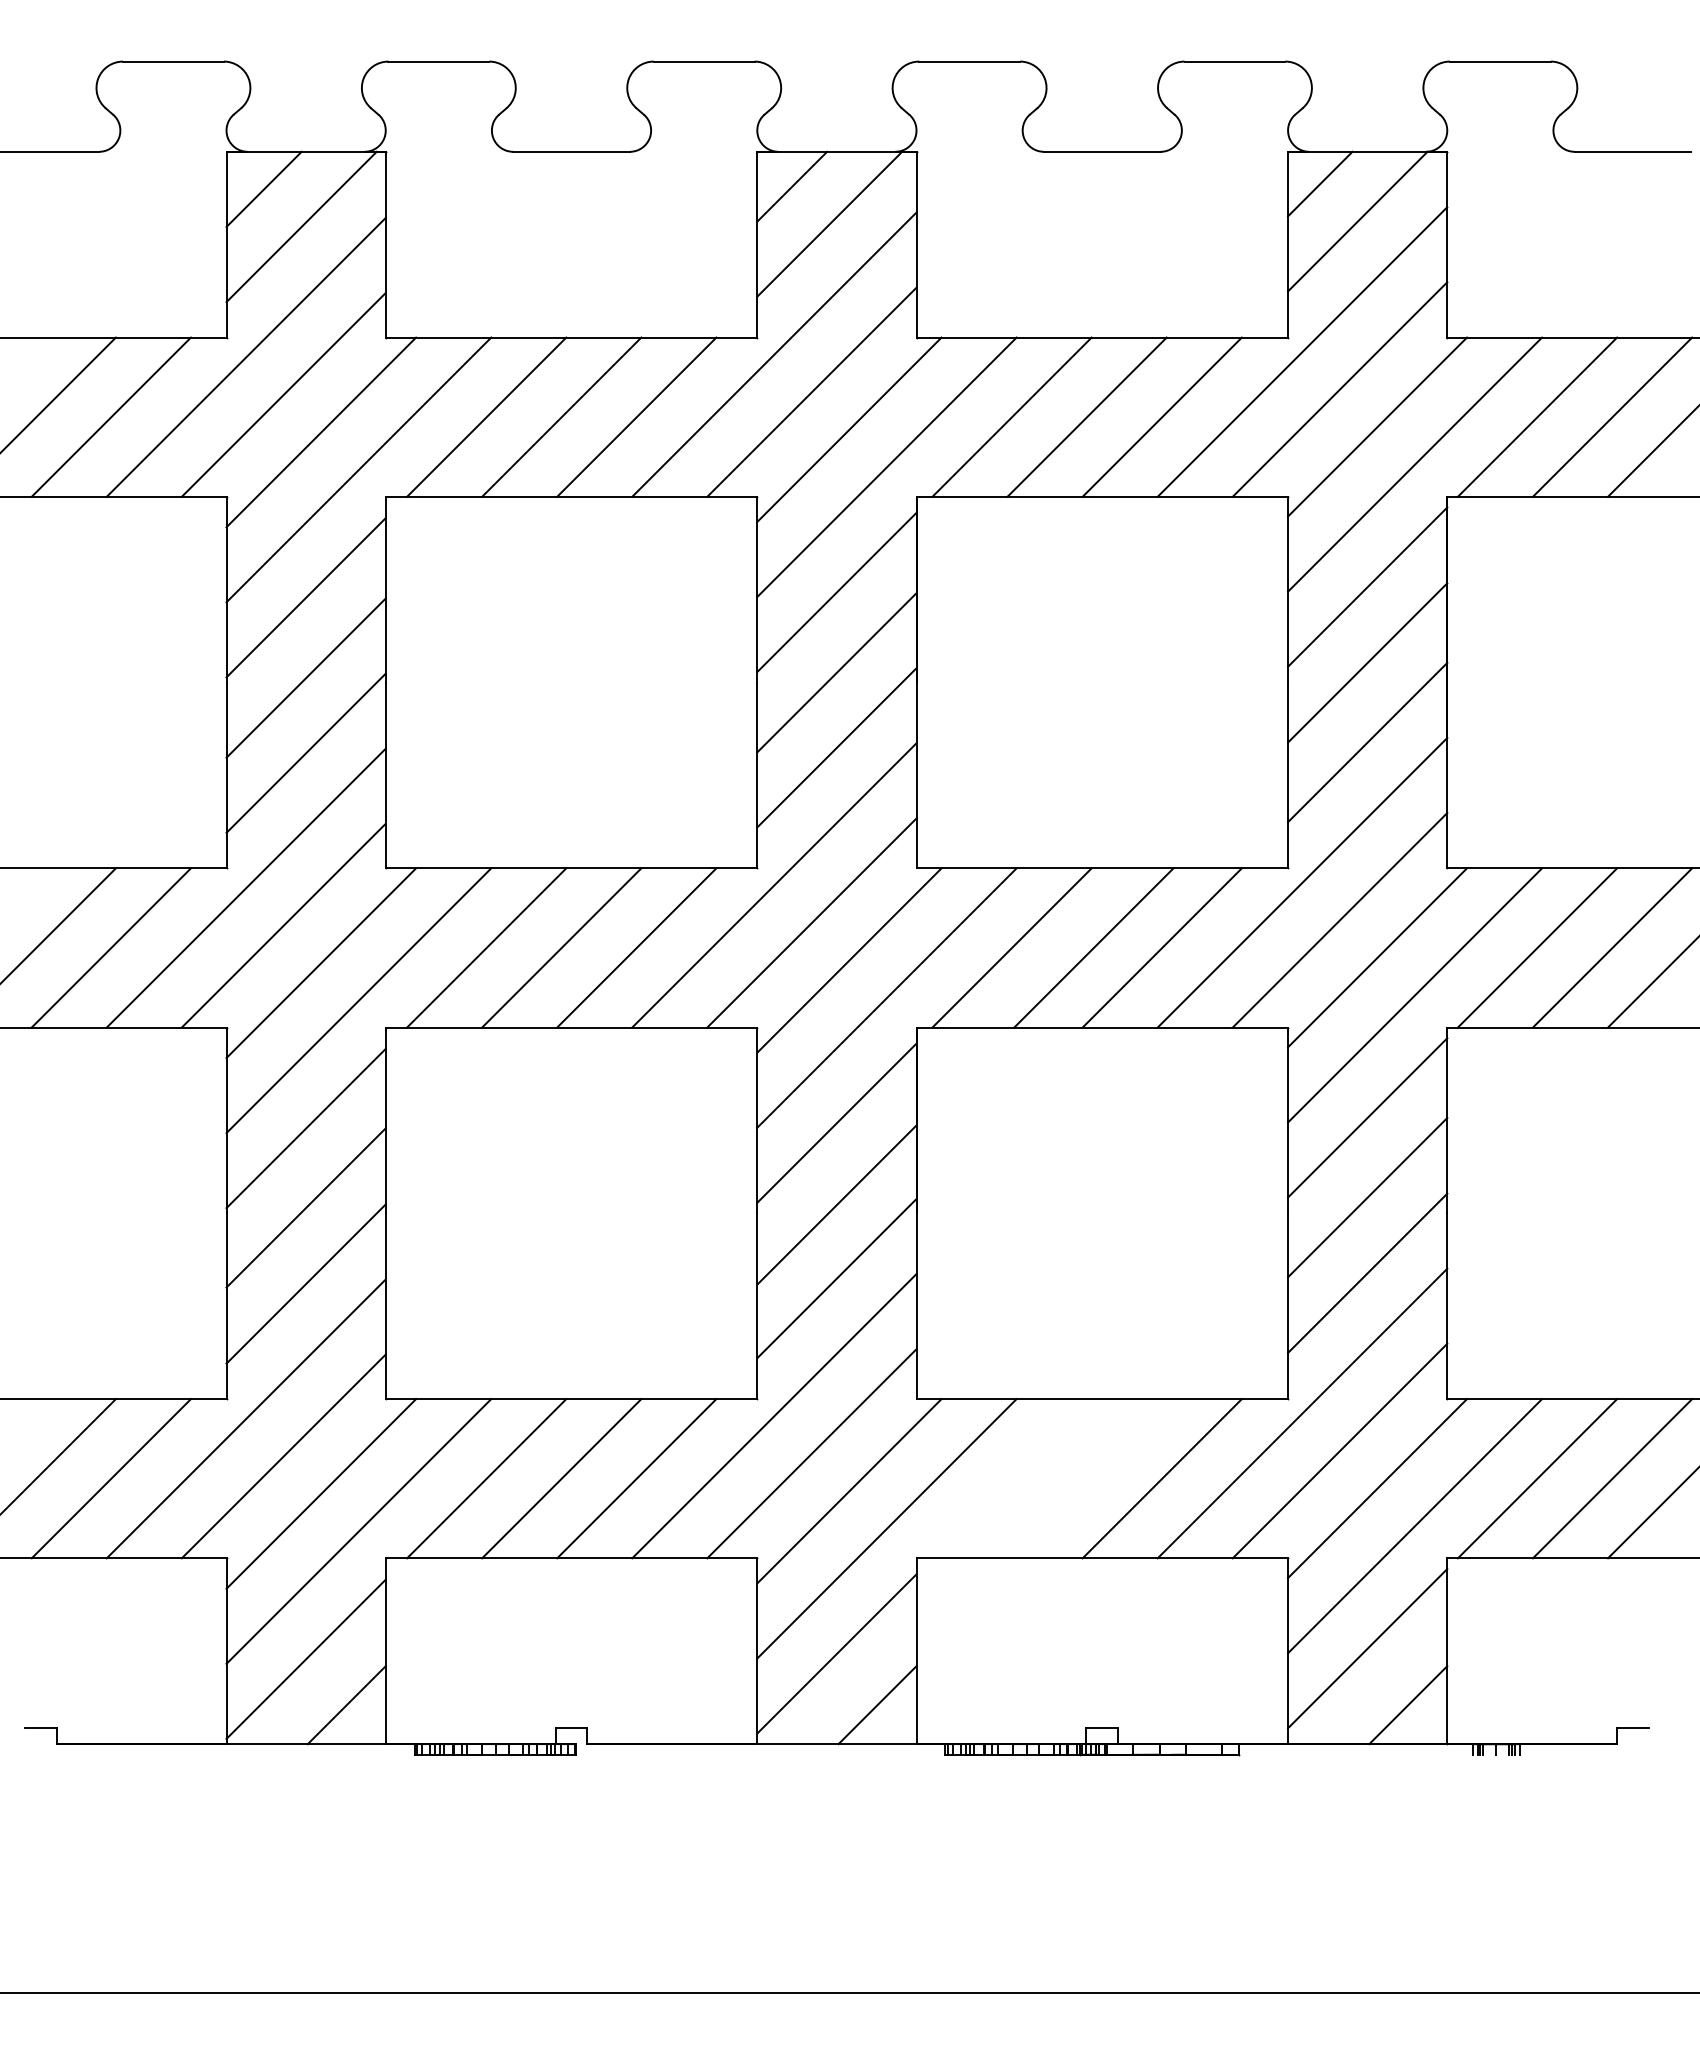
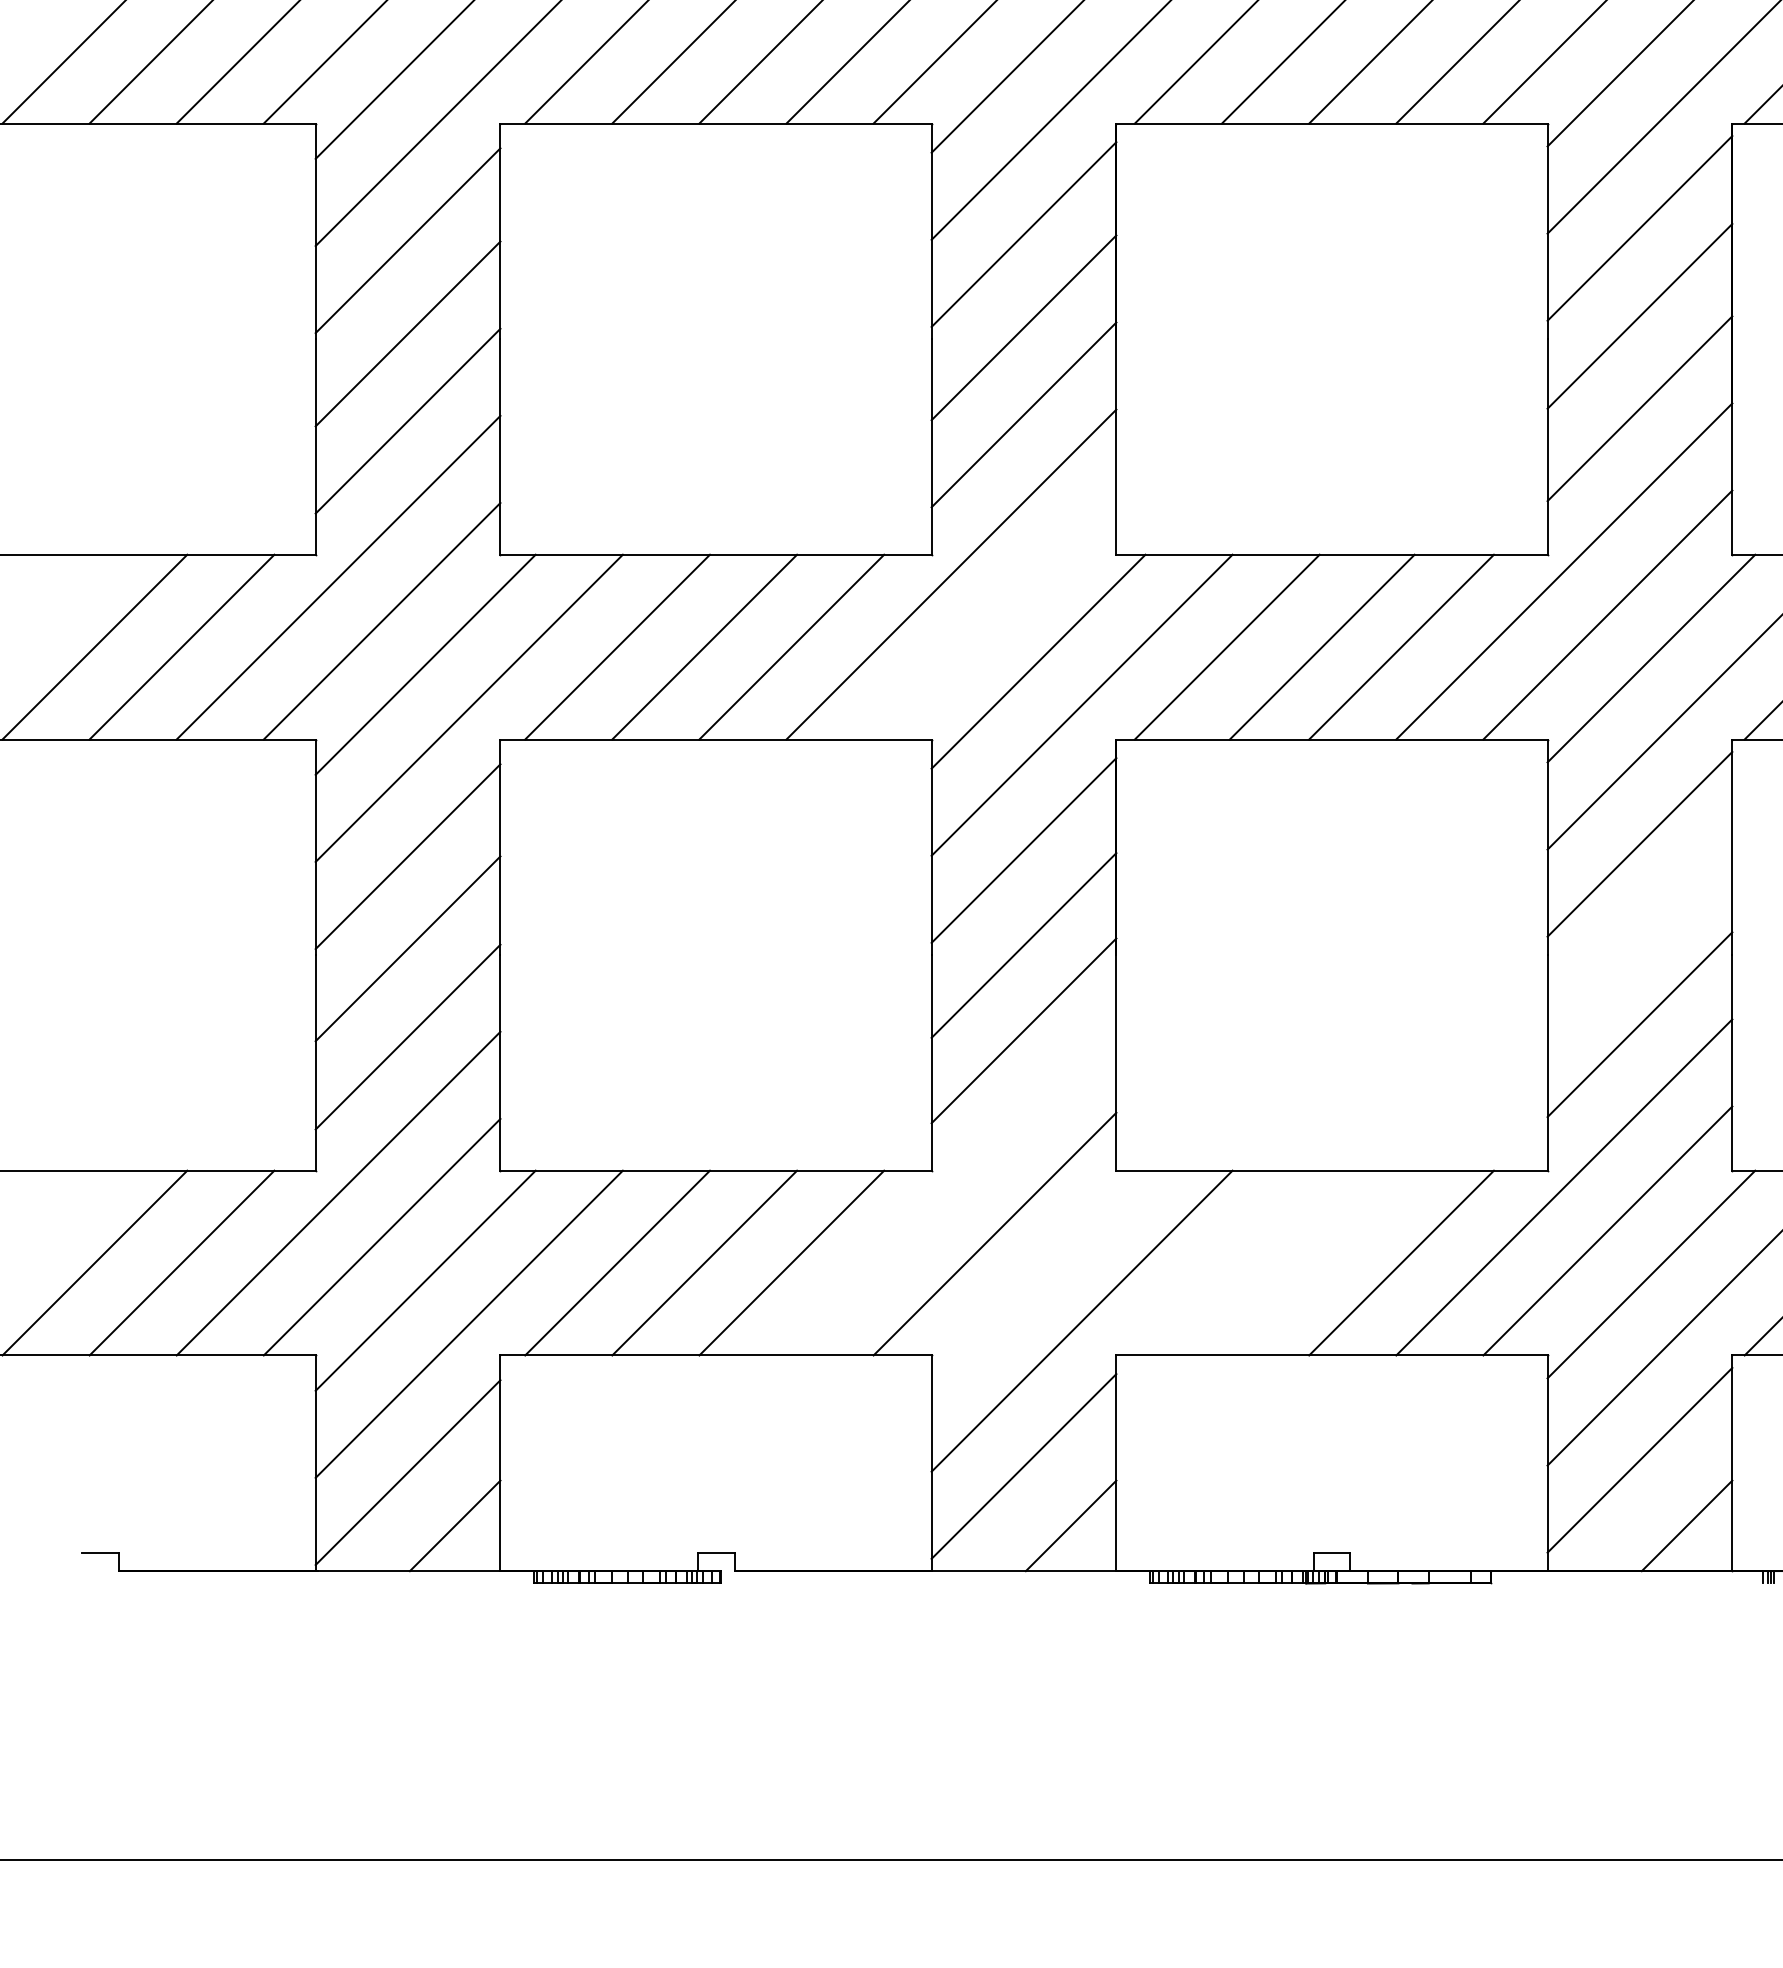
line: (811, 922) -> (994, 617), removed
line: (1367, 1197) -> (1639, 936), removed
line: (774, 1416) -> (951, 1190), removed
line: (849, 1491) -> (1038, 1277), removed

